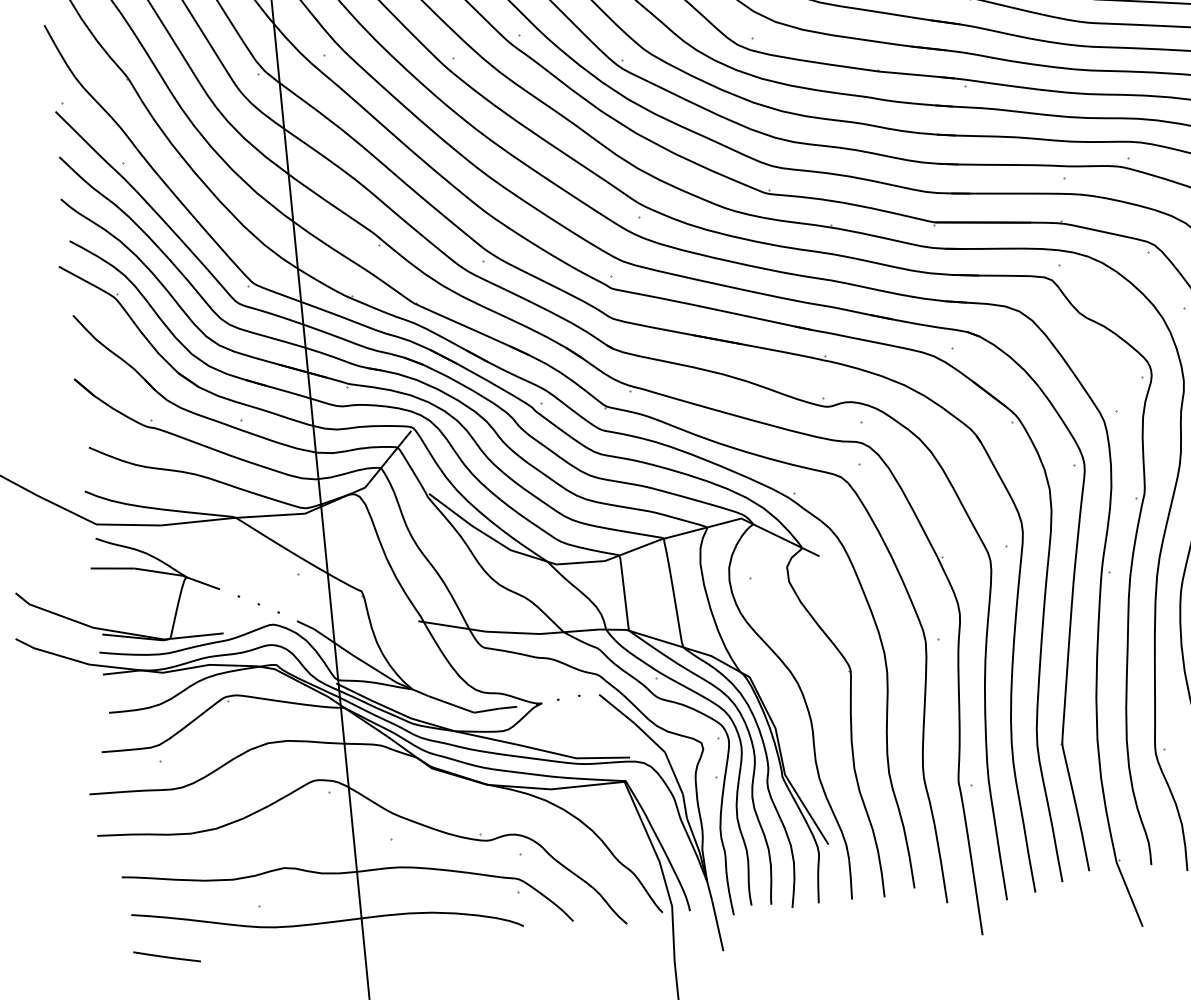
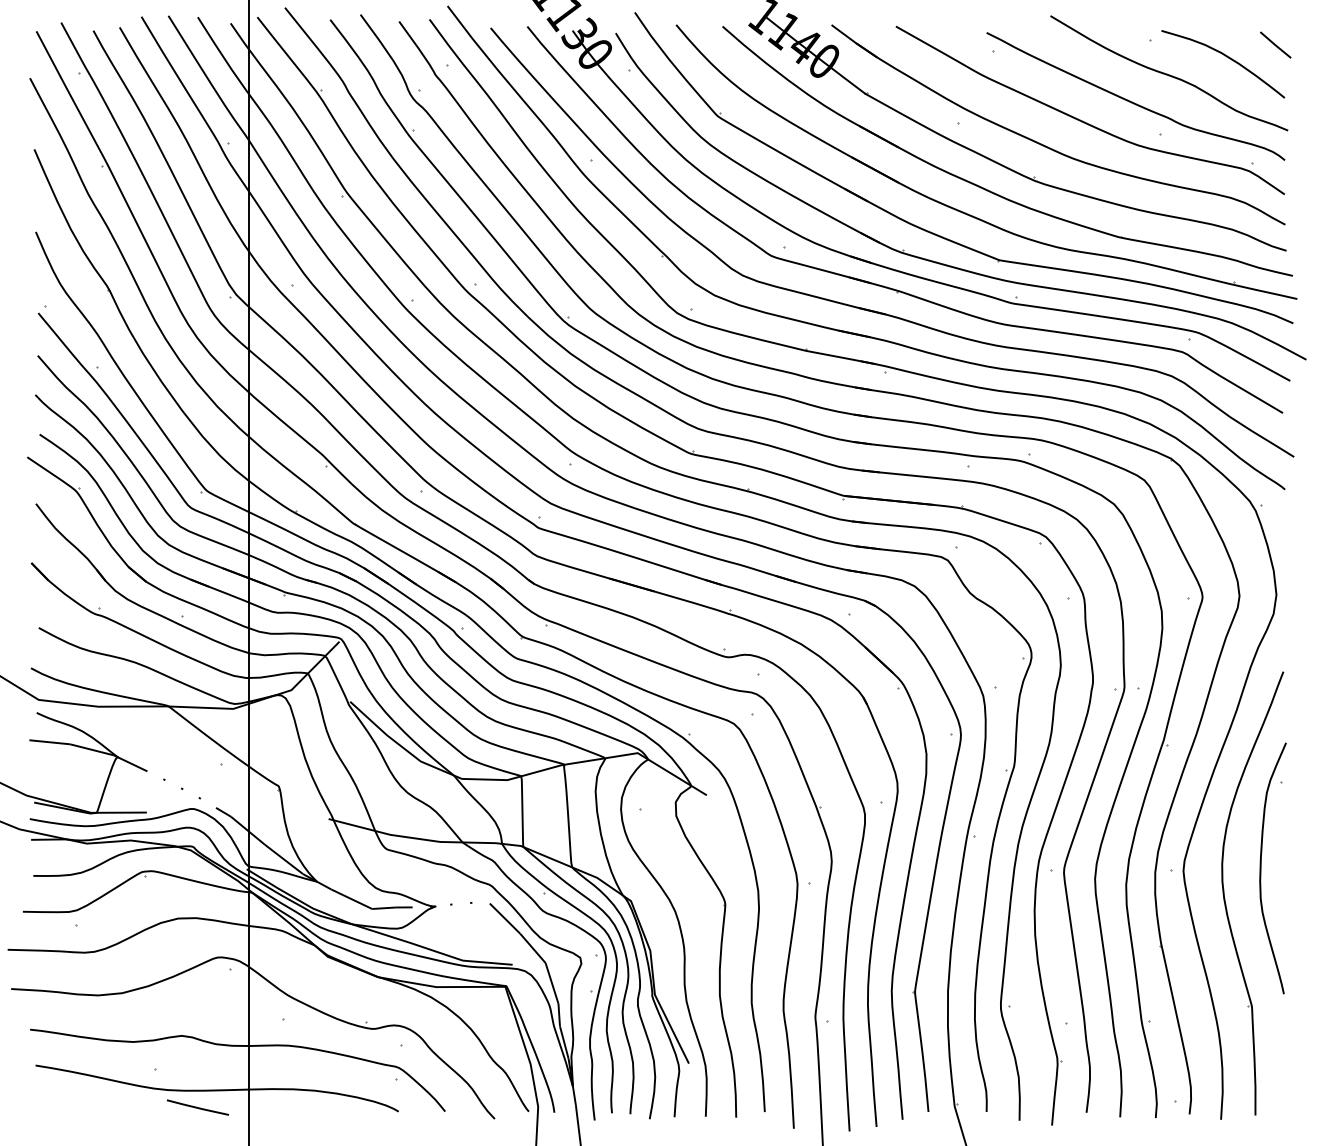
line: (166, 956) -> (197, 1107), moved

